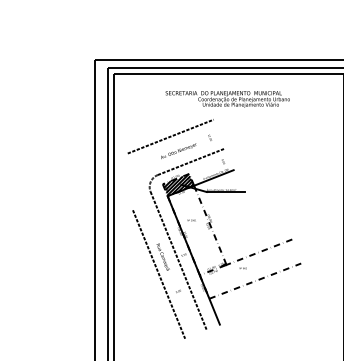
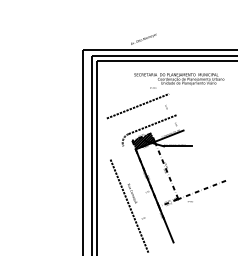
text: (178, 151) -> (143, 39), moved
text: (191, 220) -> (152, 88), moved
line: (178, 260) -> (143, 195), removed
line: (255, 280) -> (199, 210), removed

